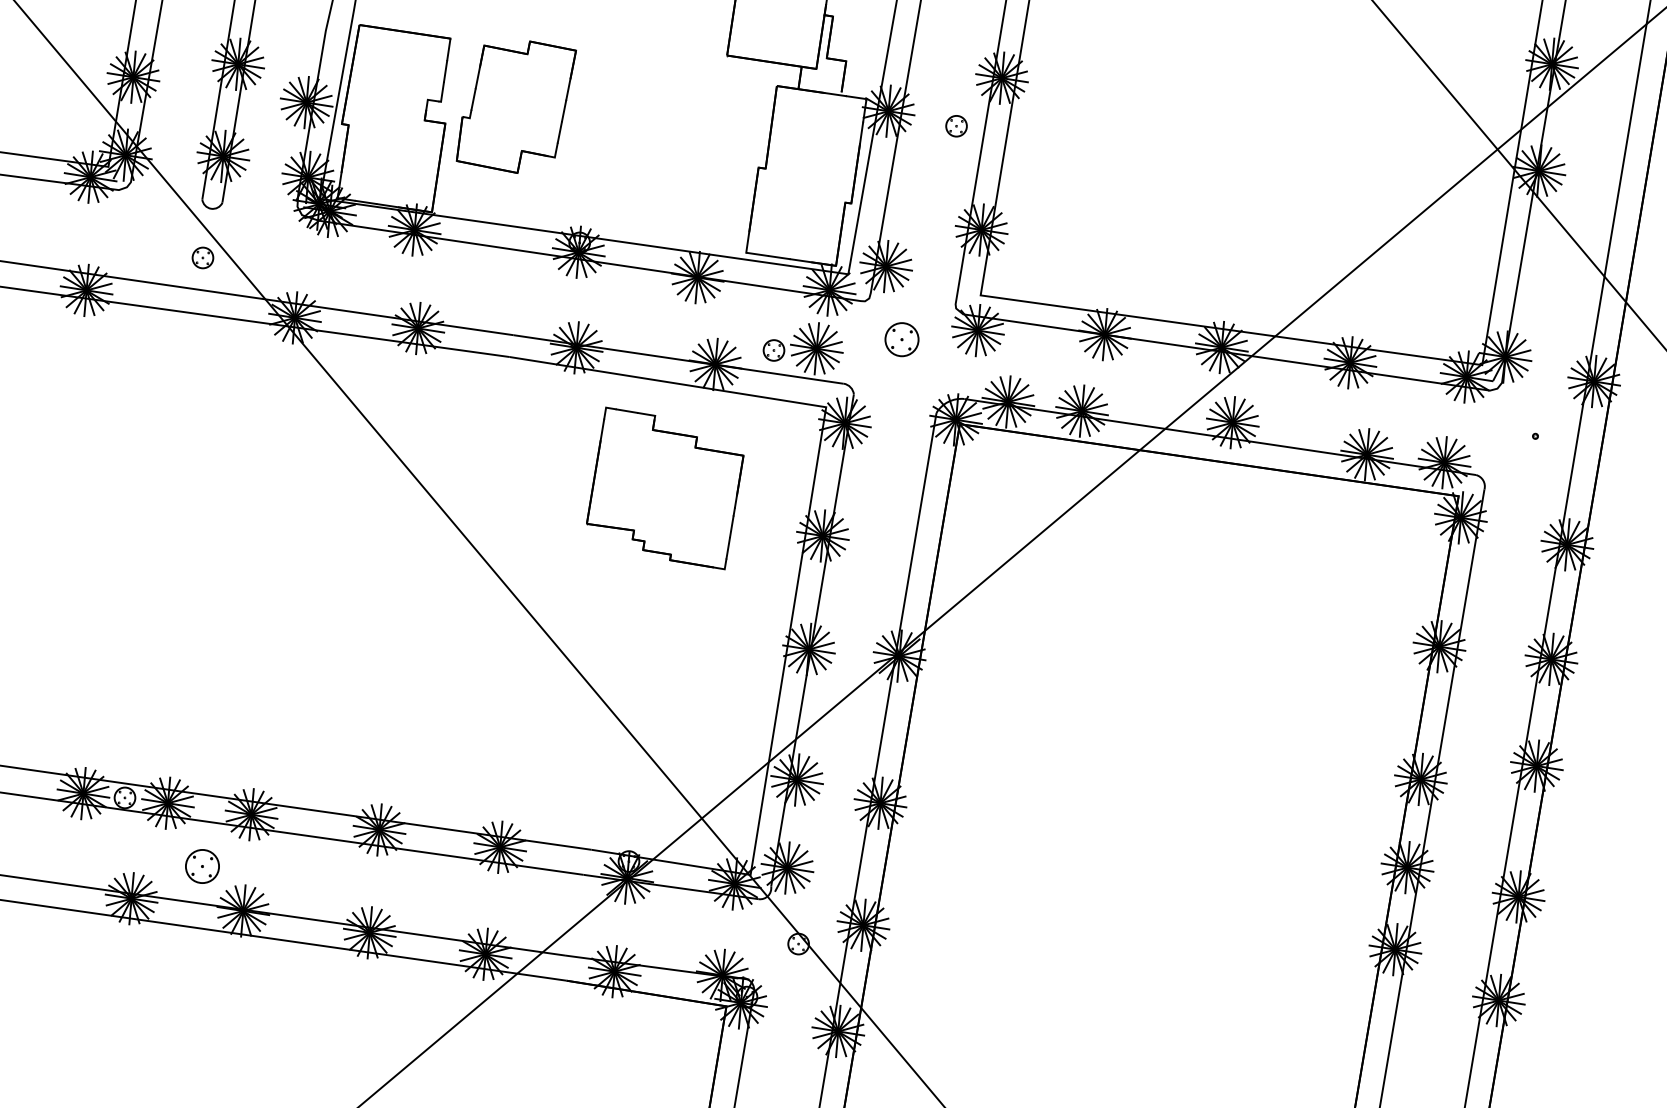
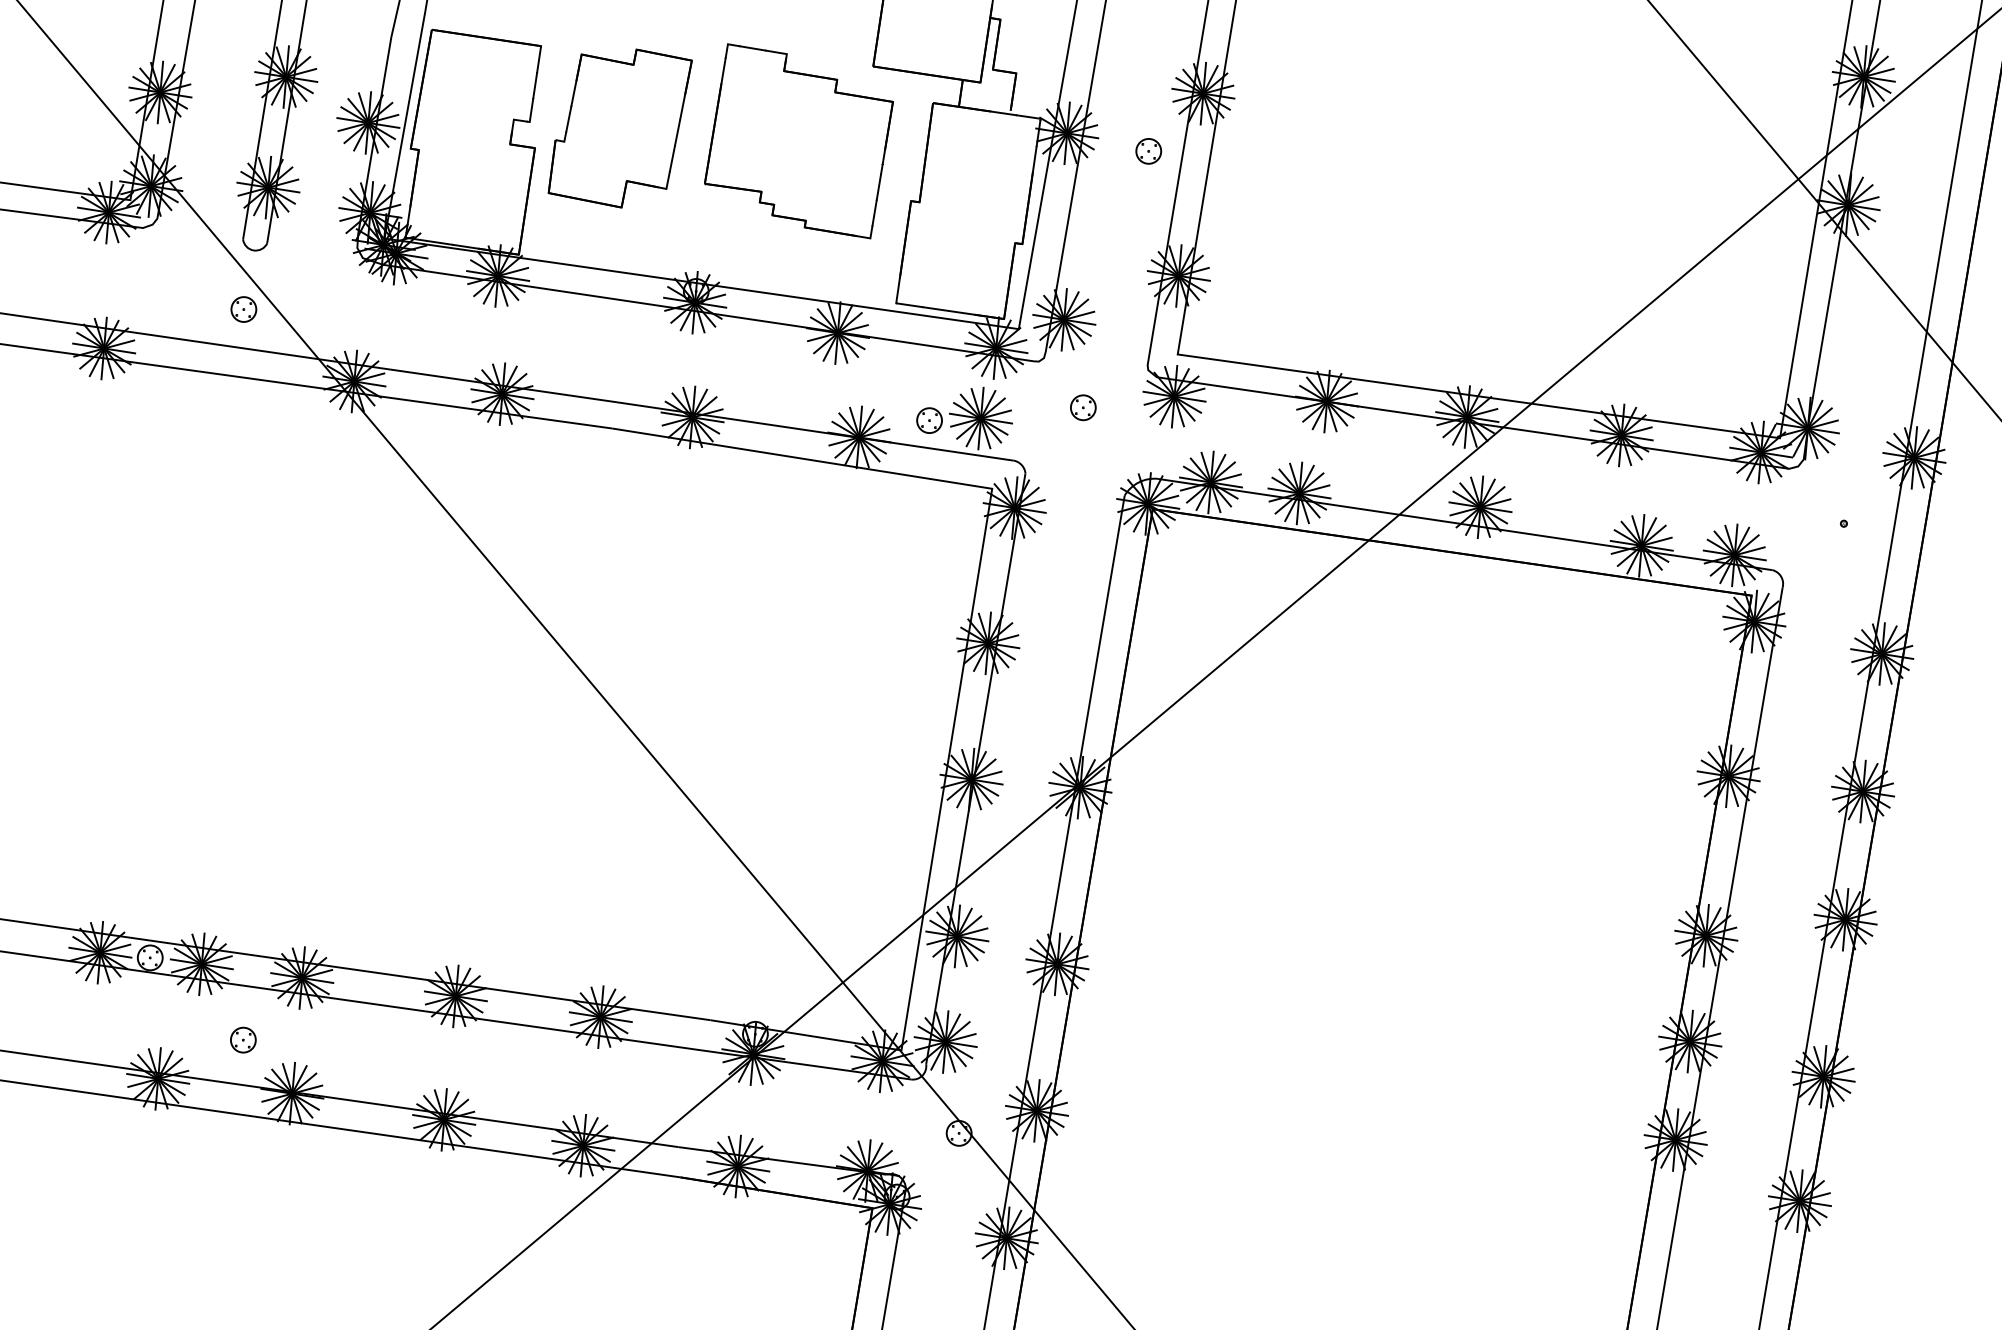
part: (902, 339) -> (1083, 407), size x0.62
part: (664, 488) -> (798, 141), moved
part: (202, 865) -> (243, 1039), size x0.62

